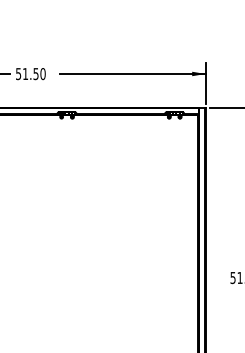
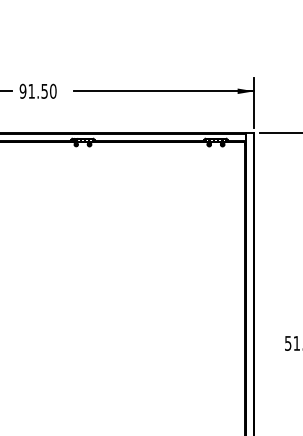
text: (18, 73) -> (22, 90), 51.50 -> 91.50

